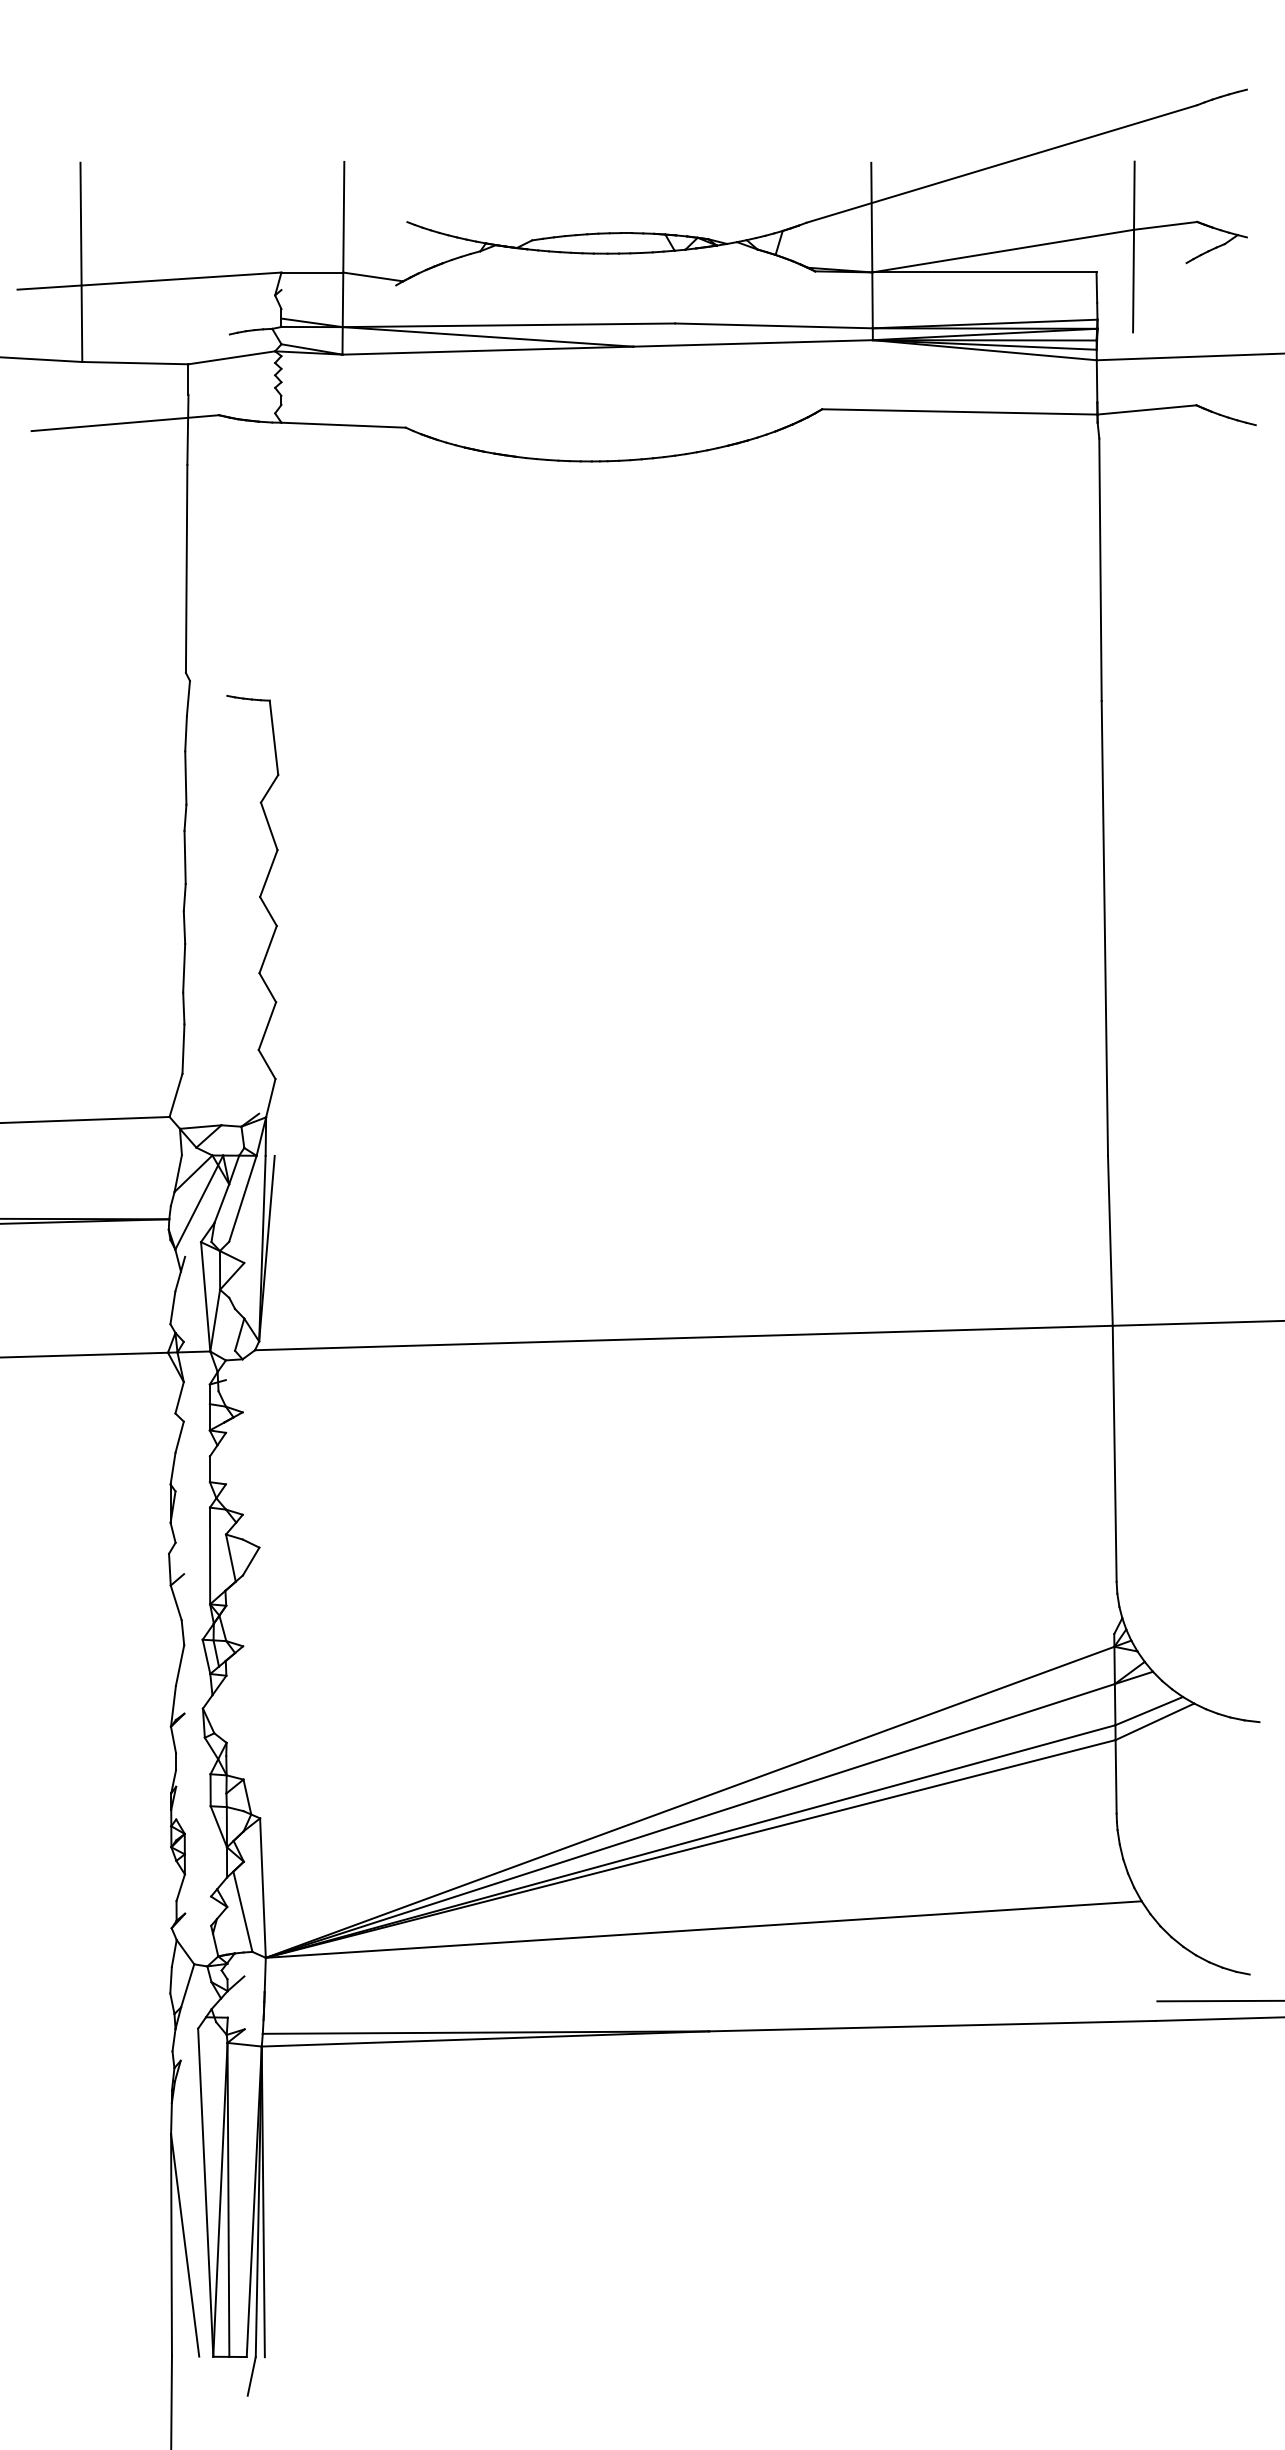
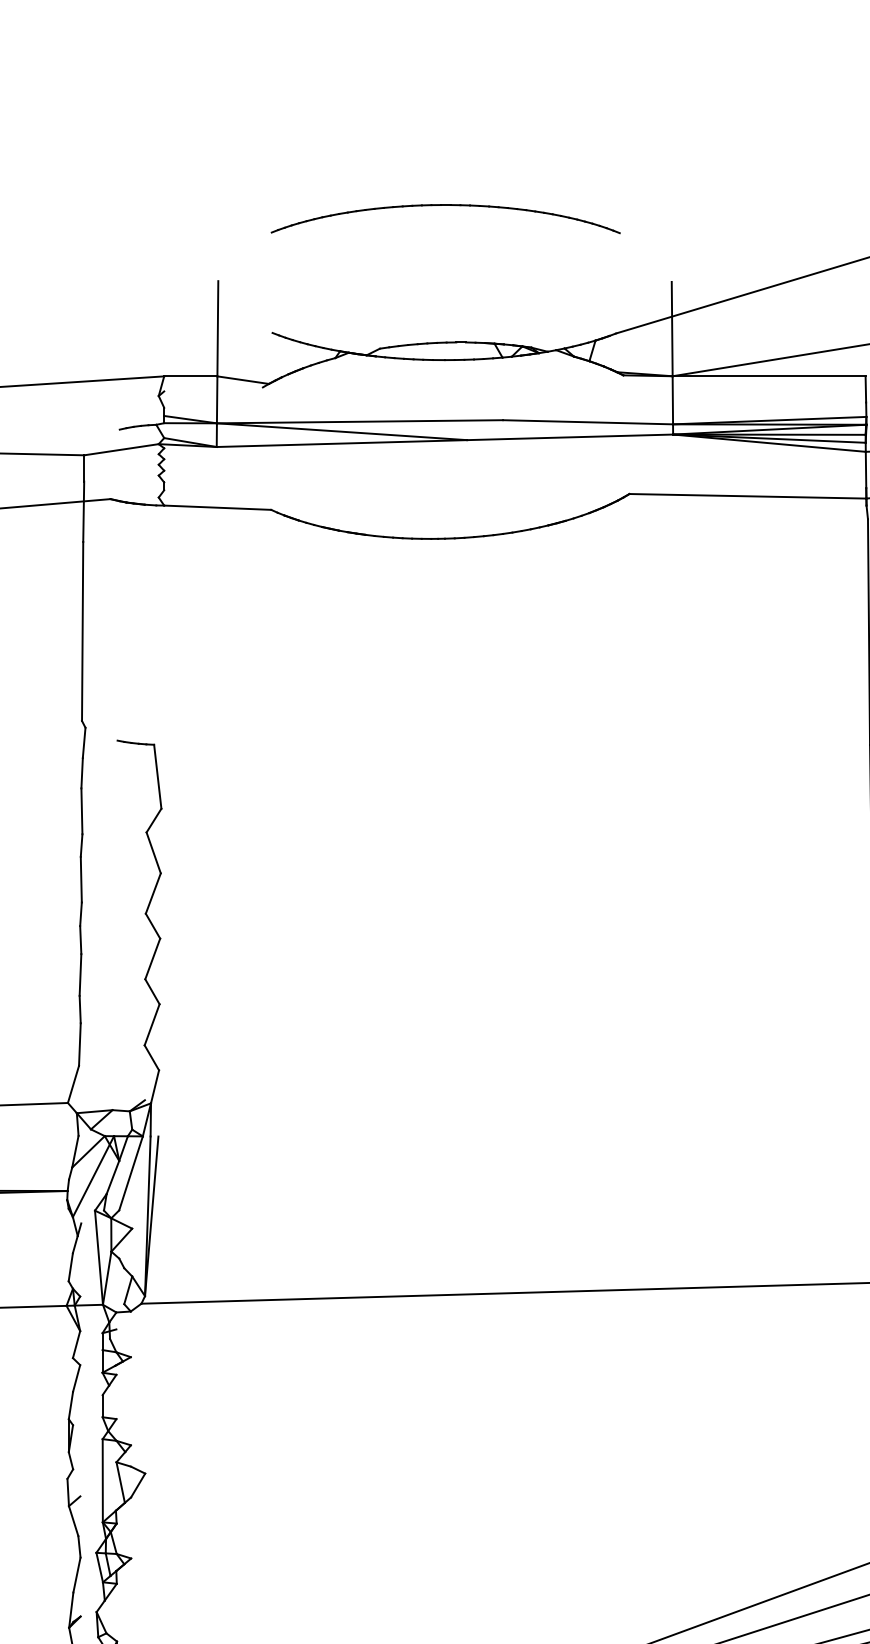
part: (603, 74) -> (441, 205), added

